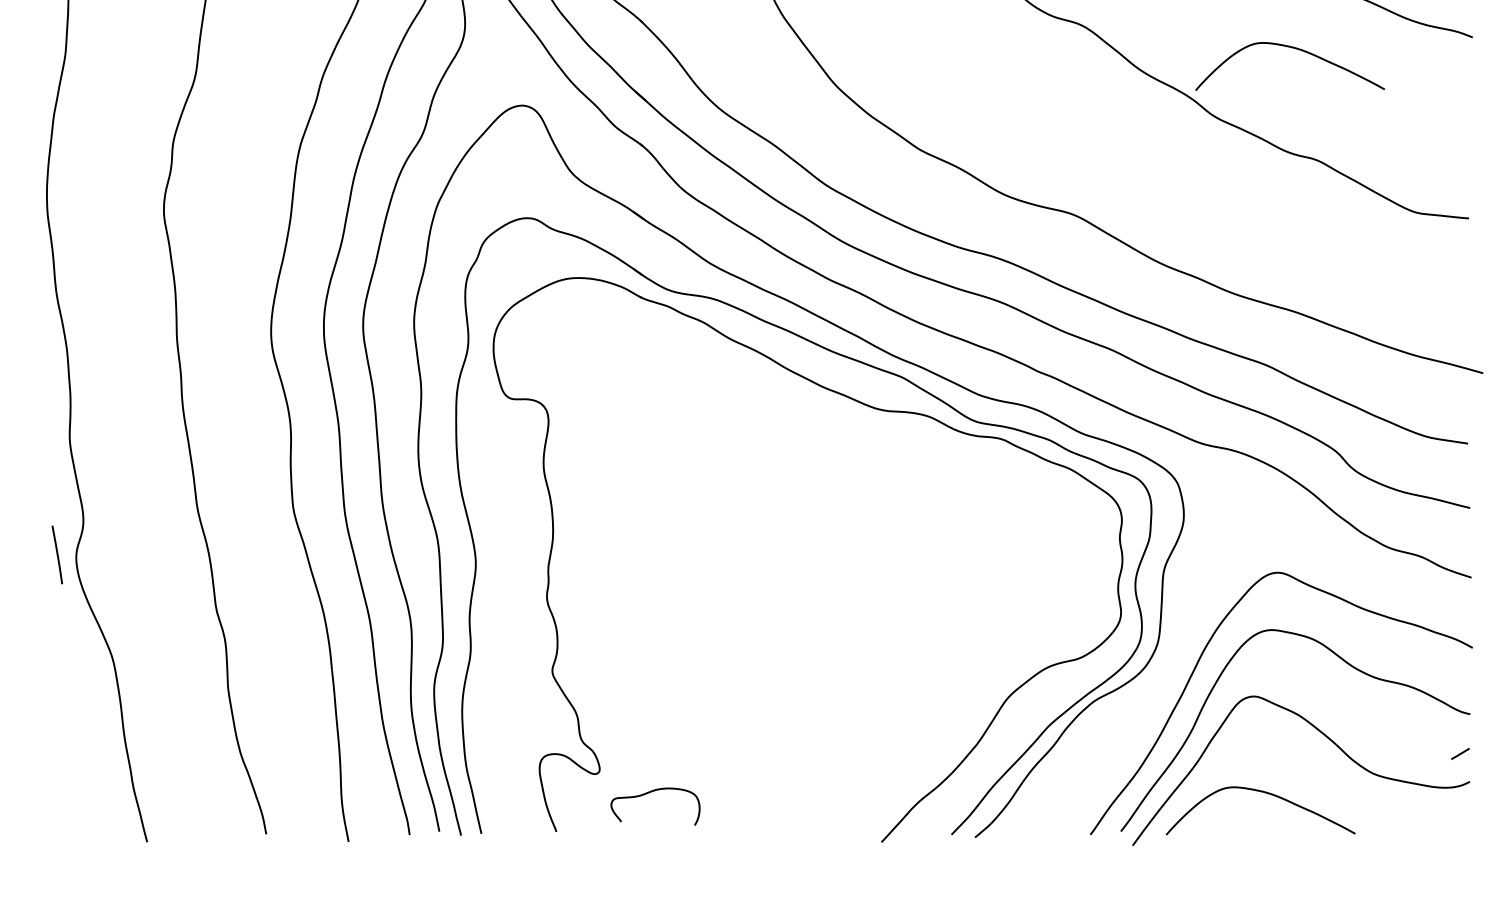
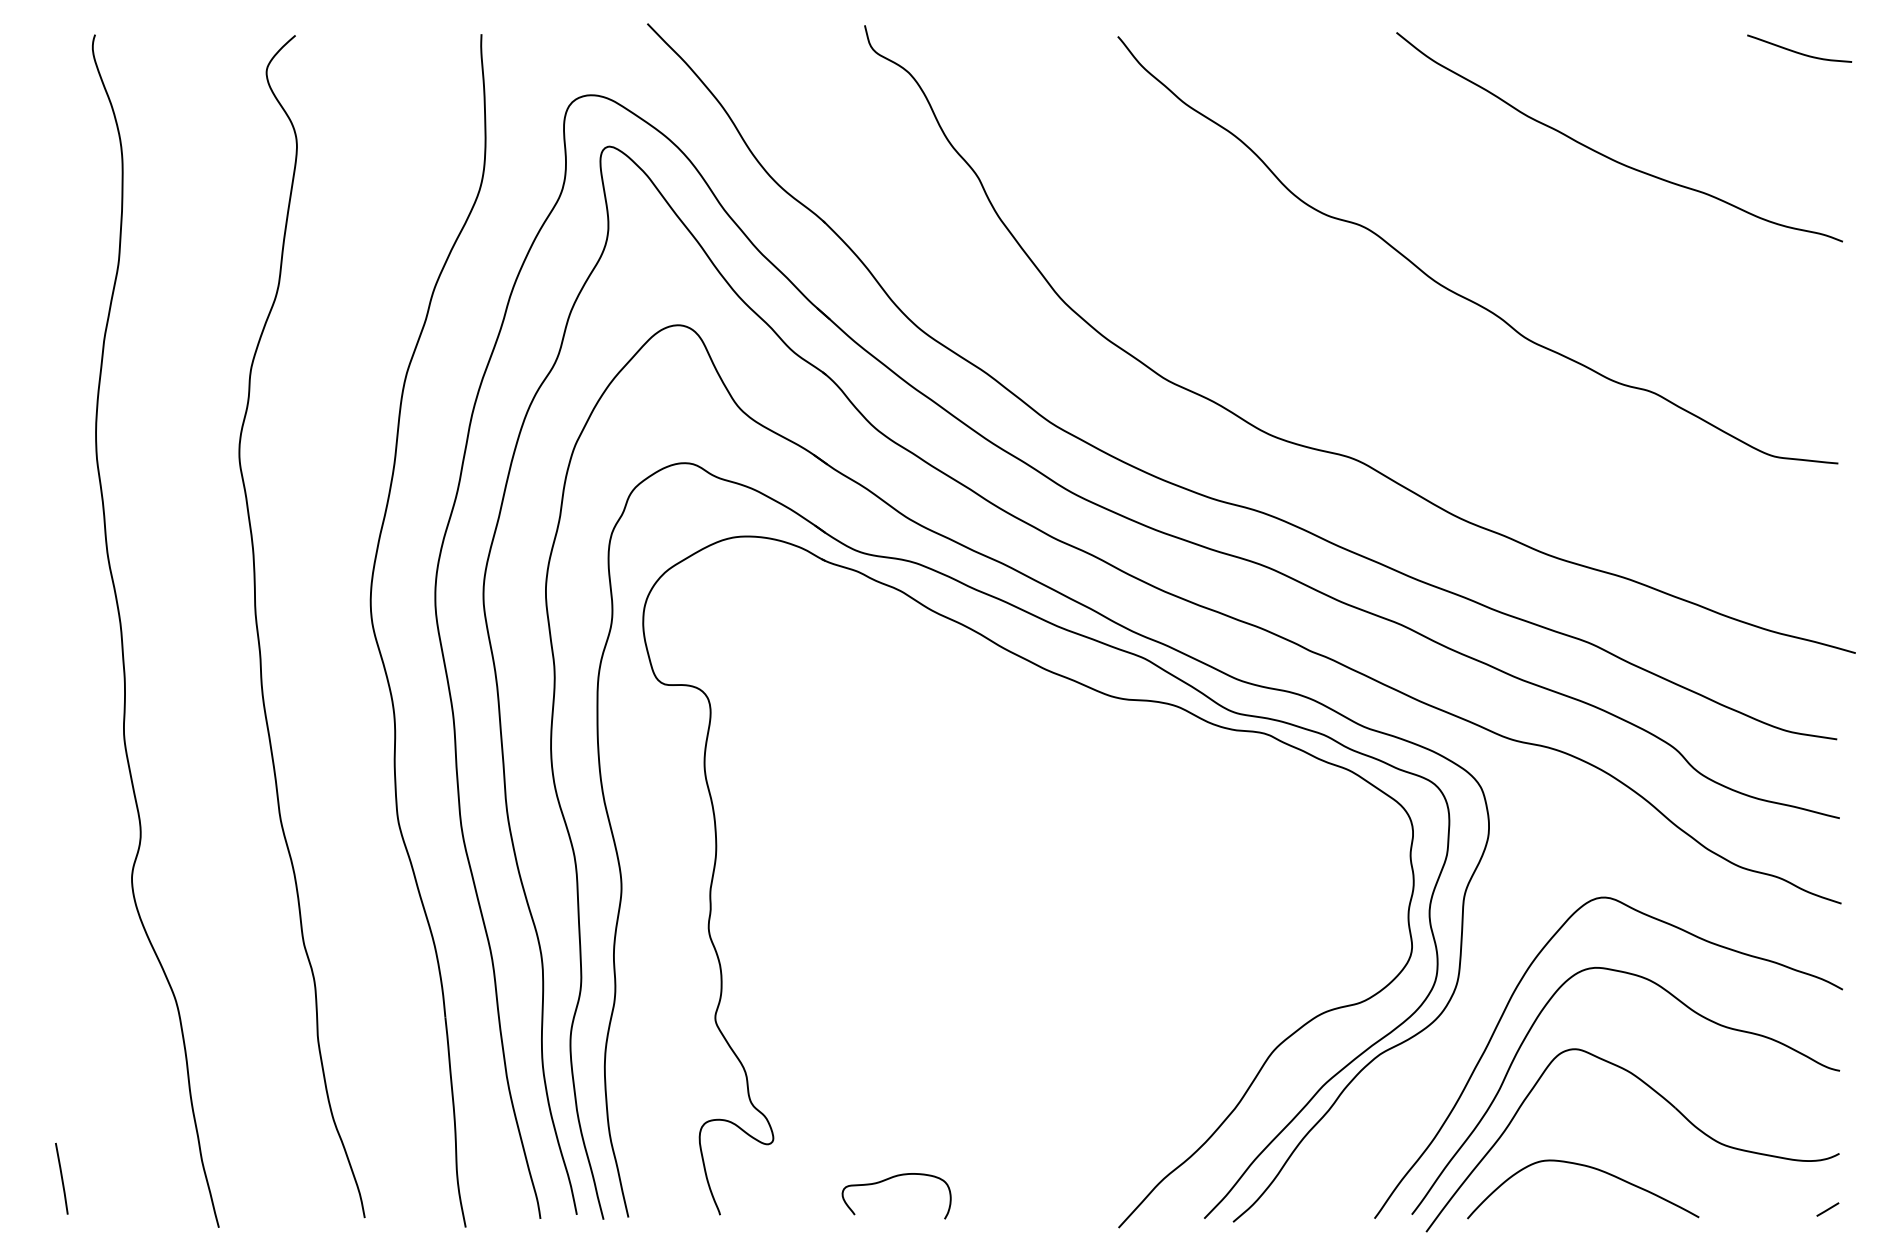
curve: (1296, 49) -> (1626, 256), removed
line: (57, 554) -> (61, 1178), moved
line: (1460, 753) -> (1827, 1209), moved
curve: (648, 793) -> (887, 1180), moved

